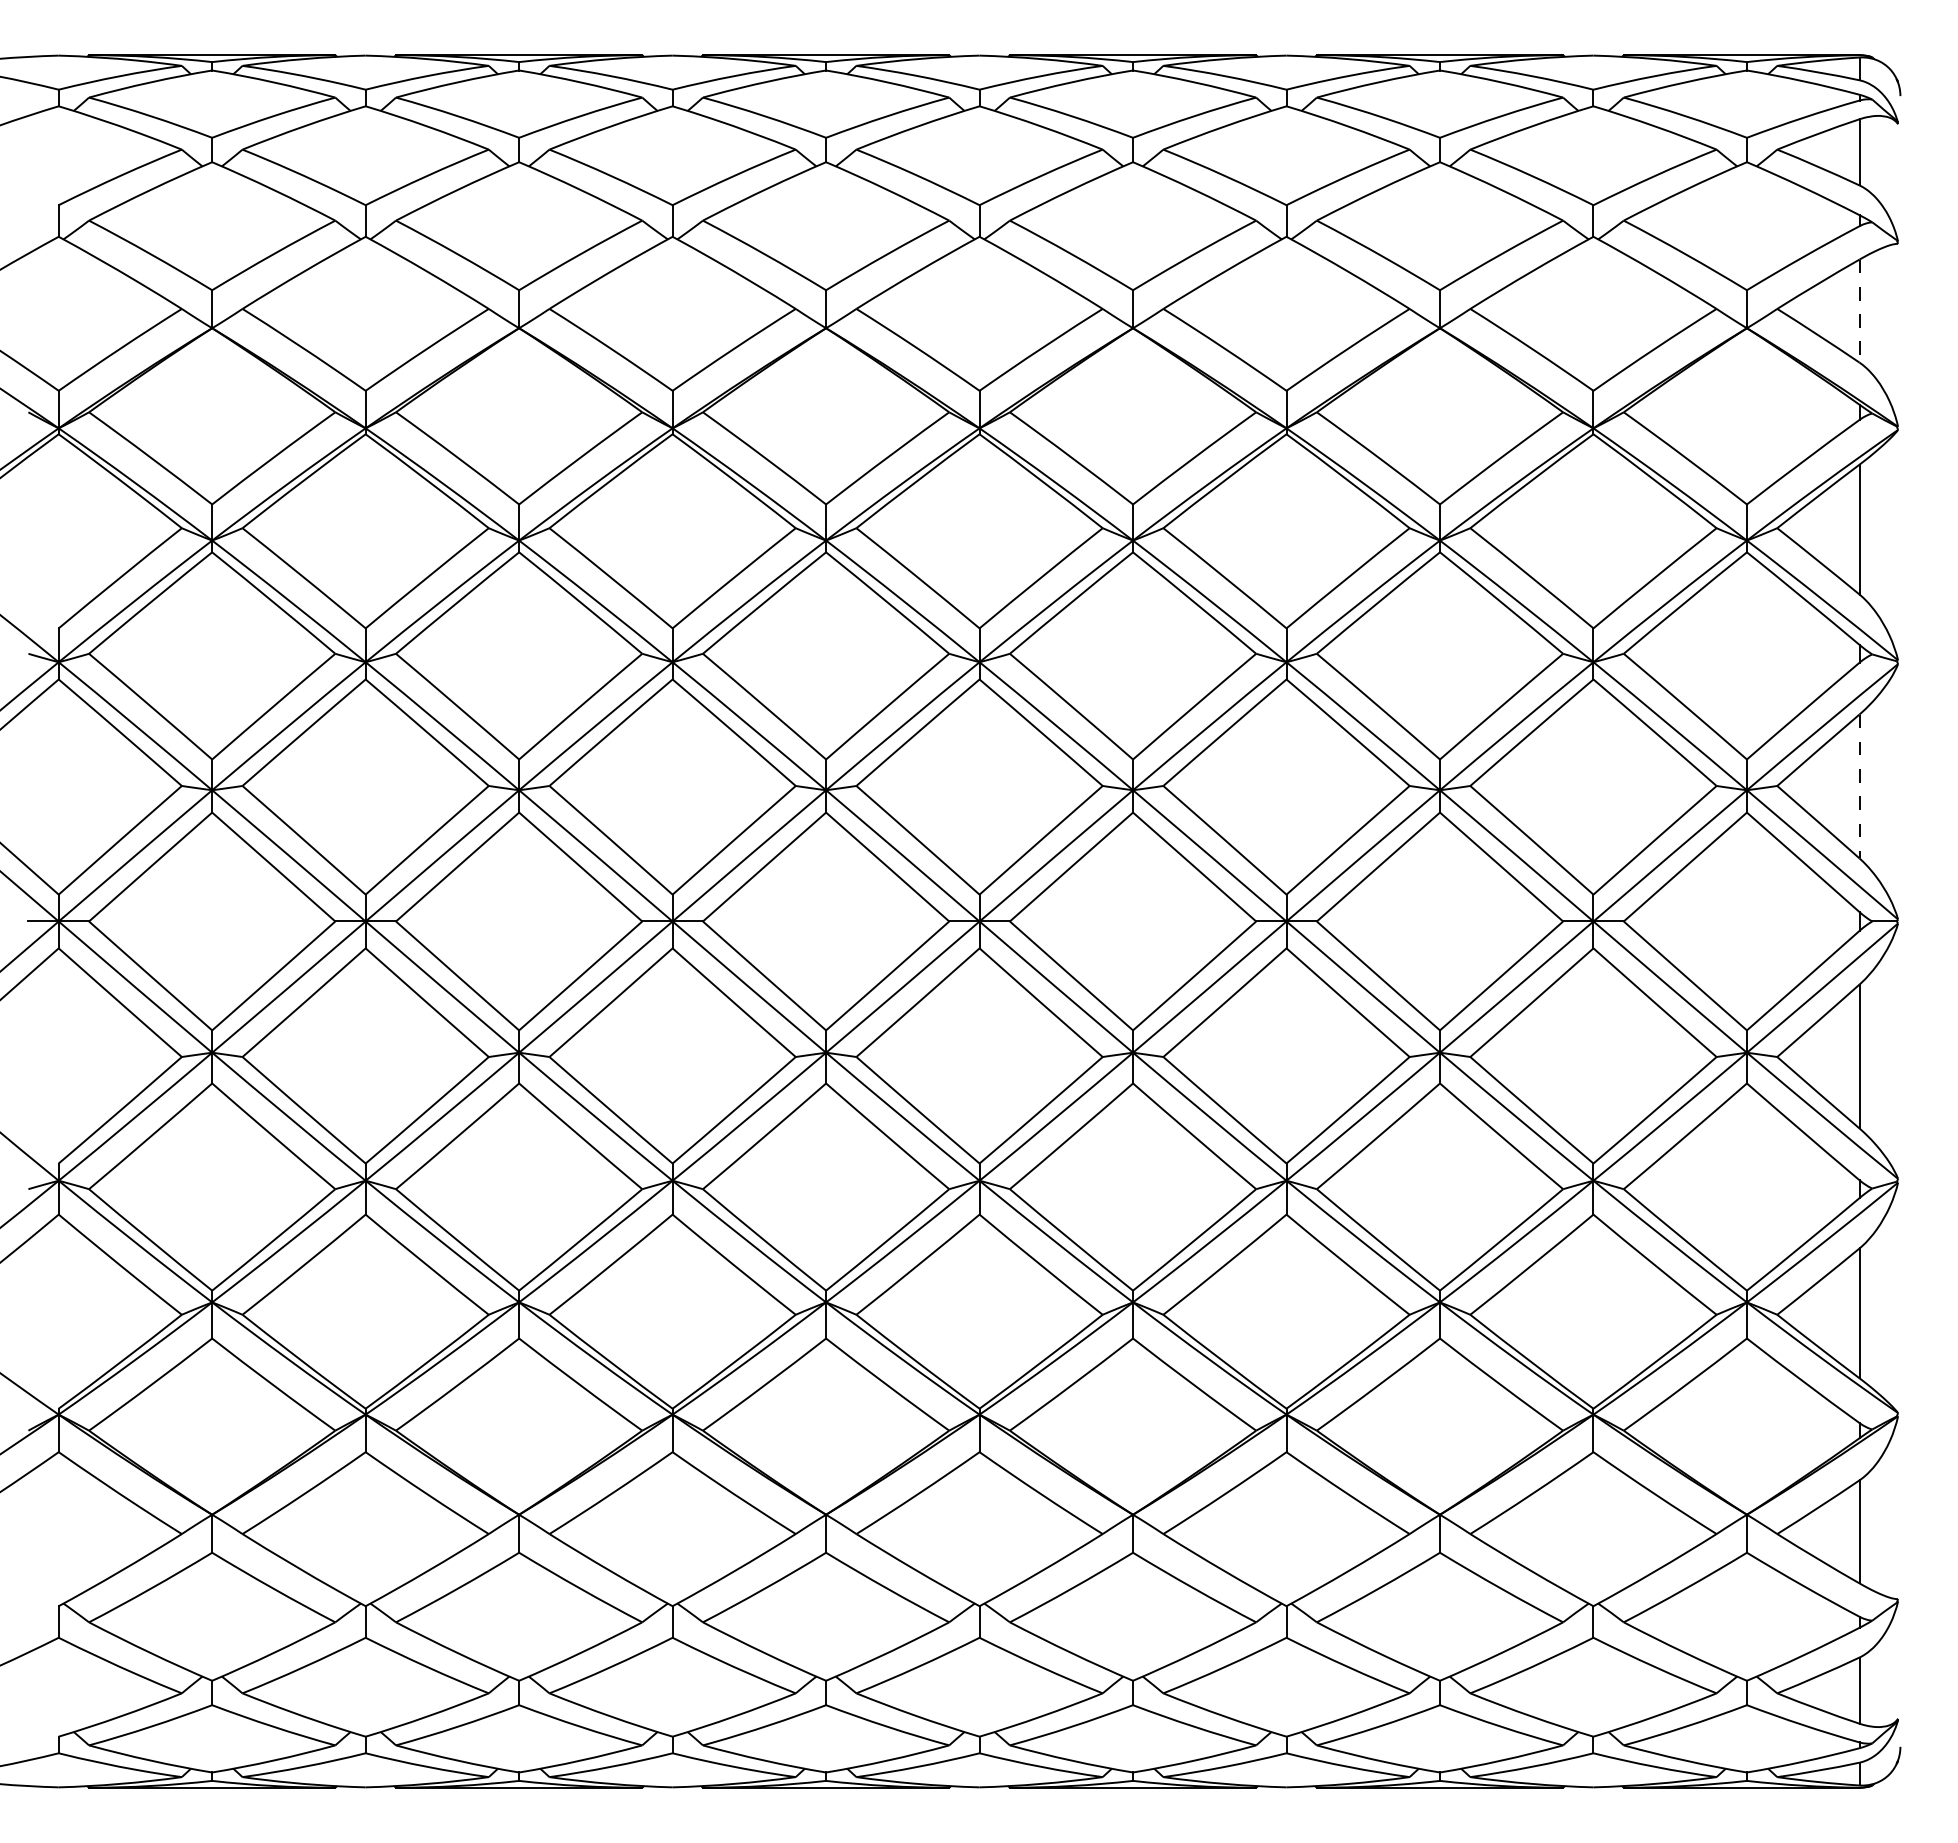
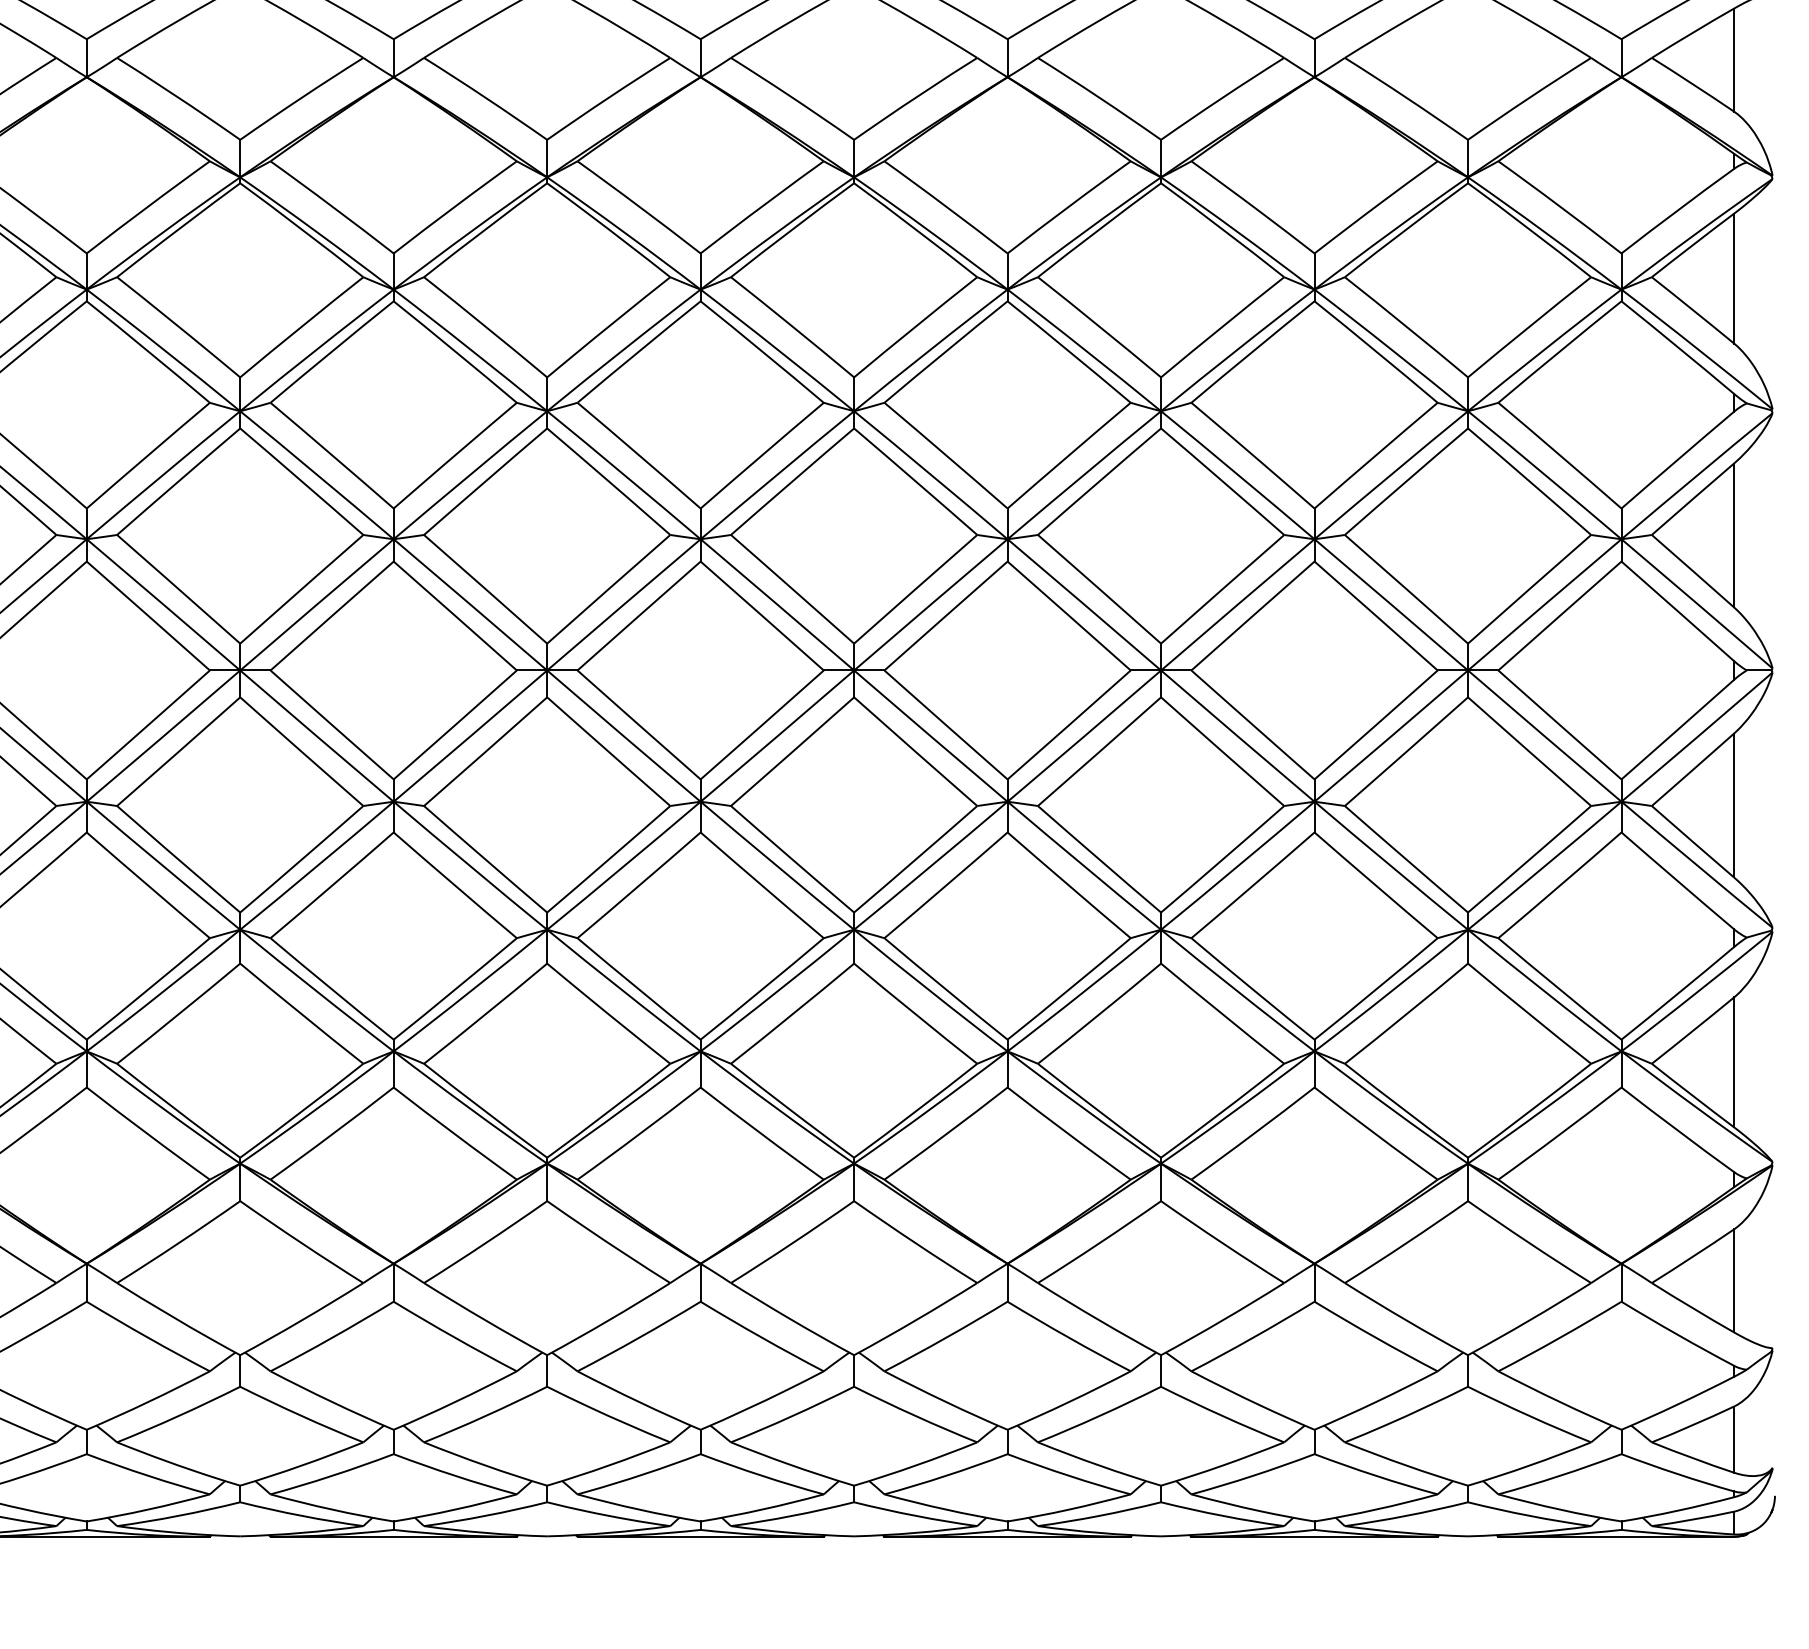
line: (1859, 311) -> (1734, 60), dashed -> solid
line: (1859, 786) -> (1734, 535), dashed -> solid

